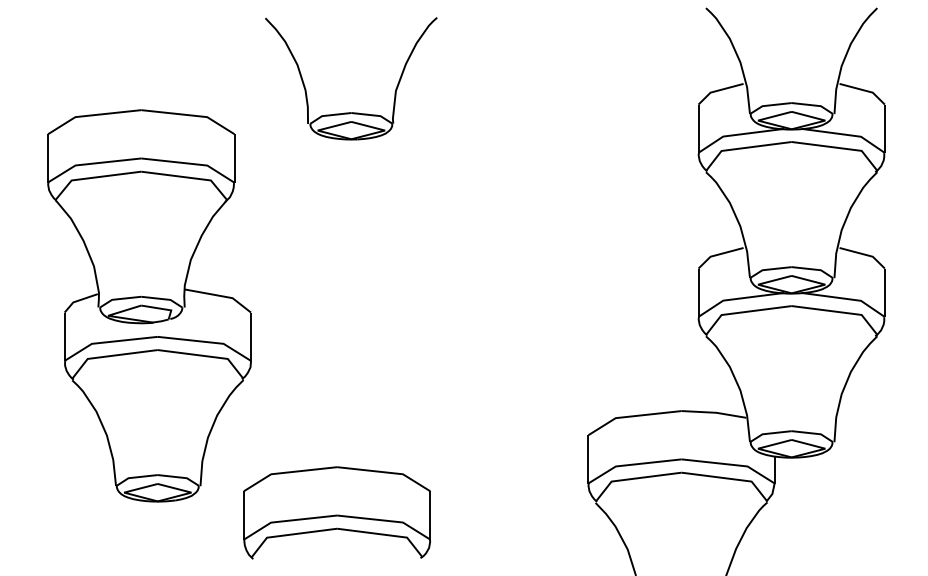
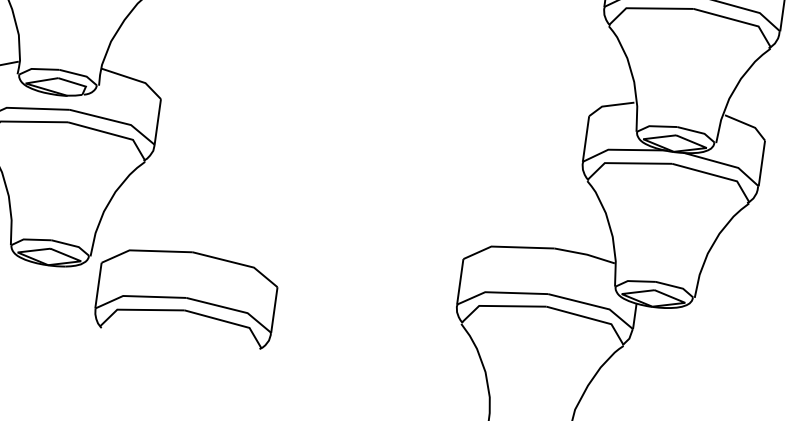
part: (337, 512) -> (187, 295), moved

